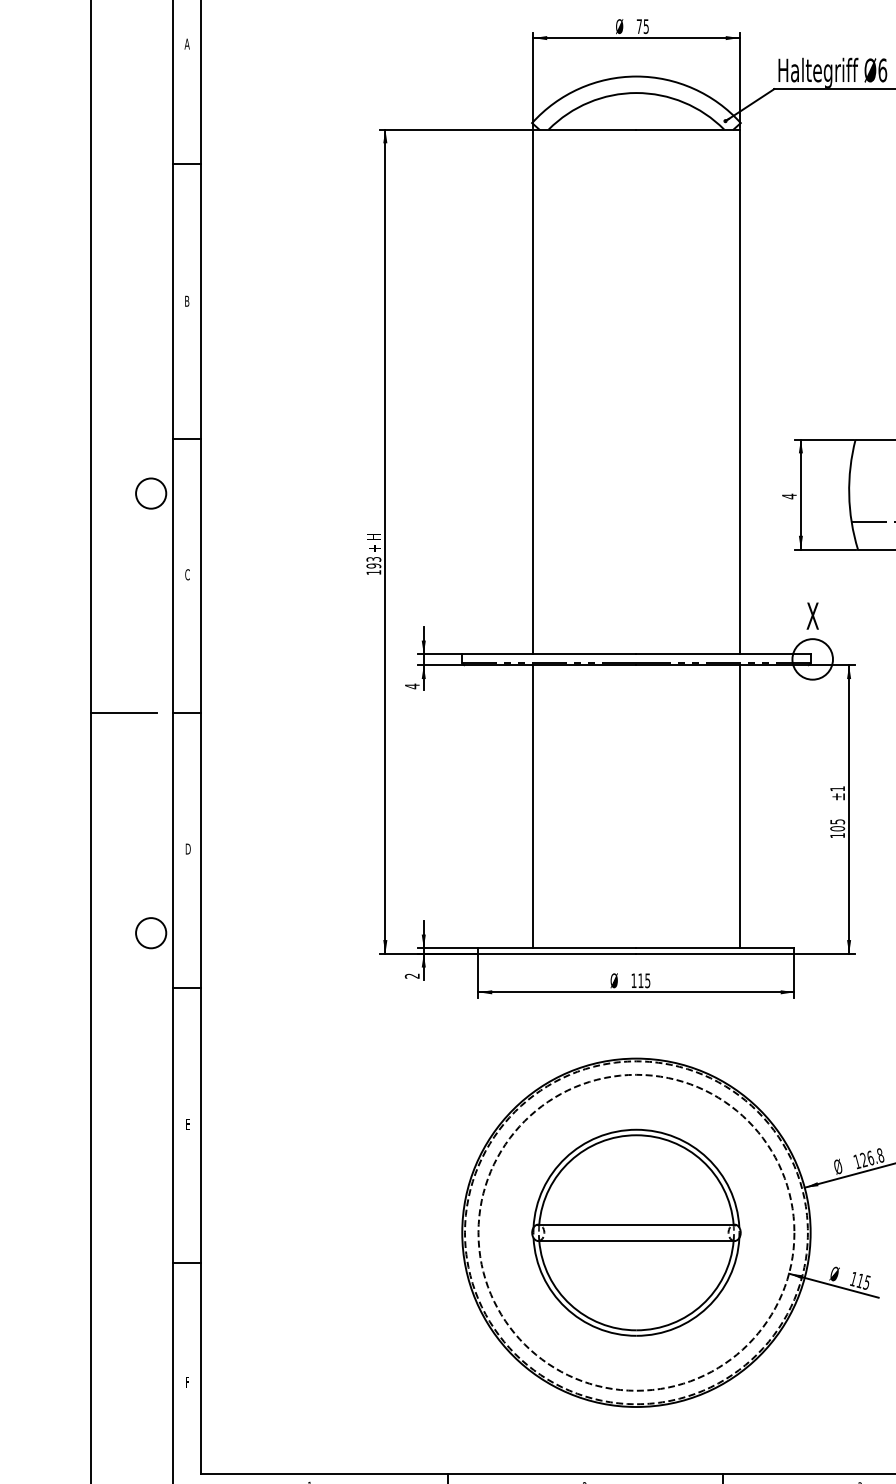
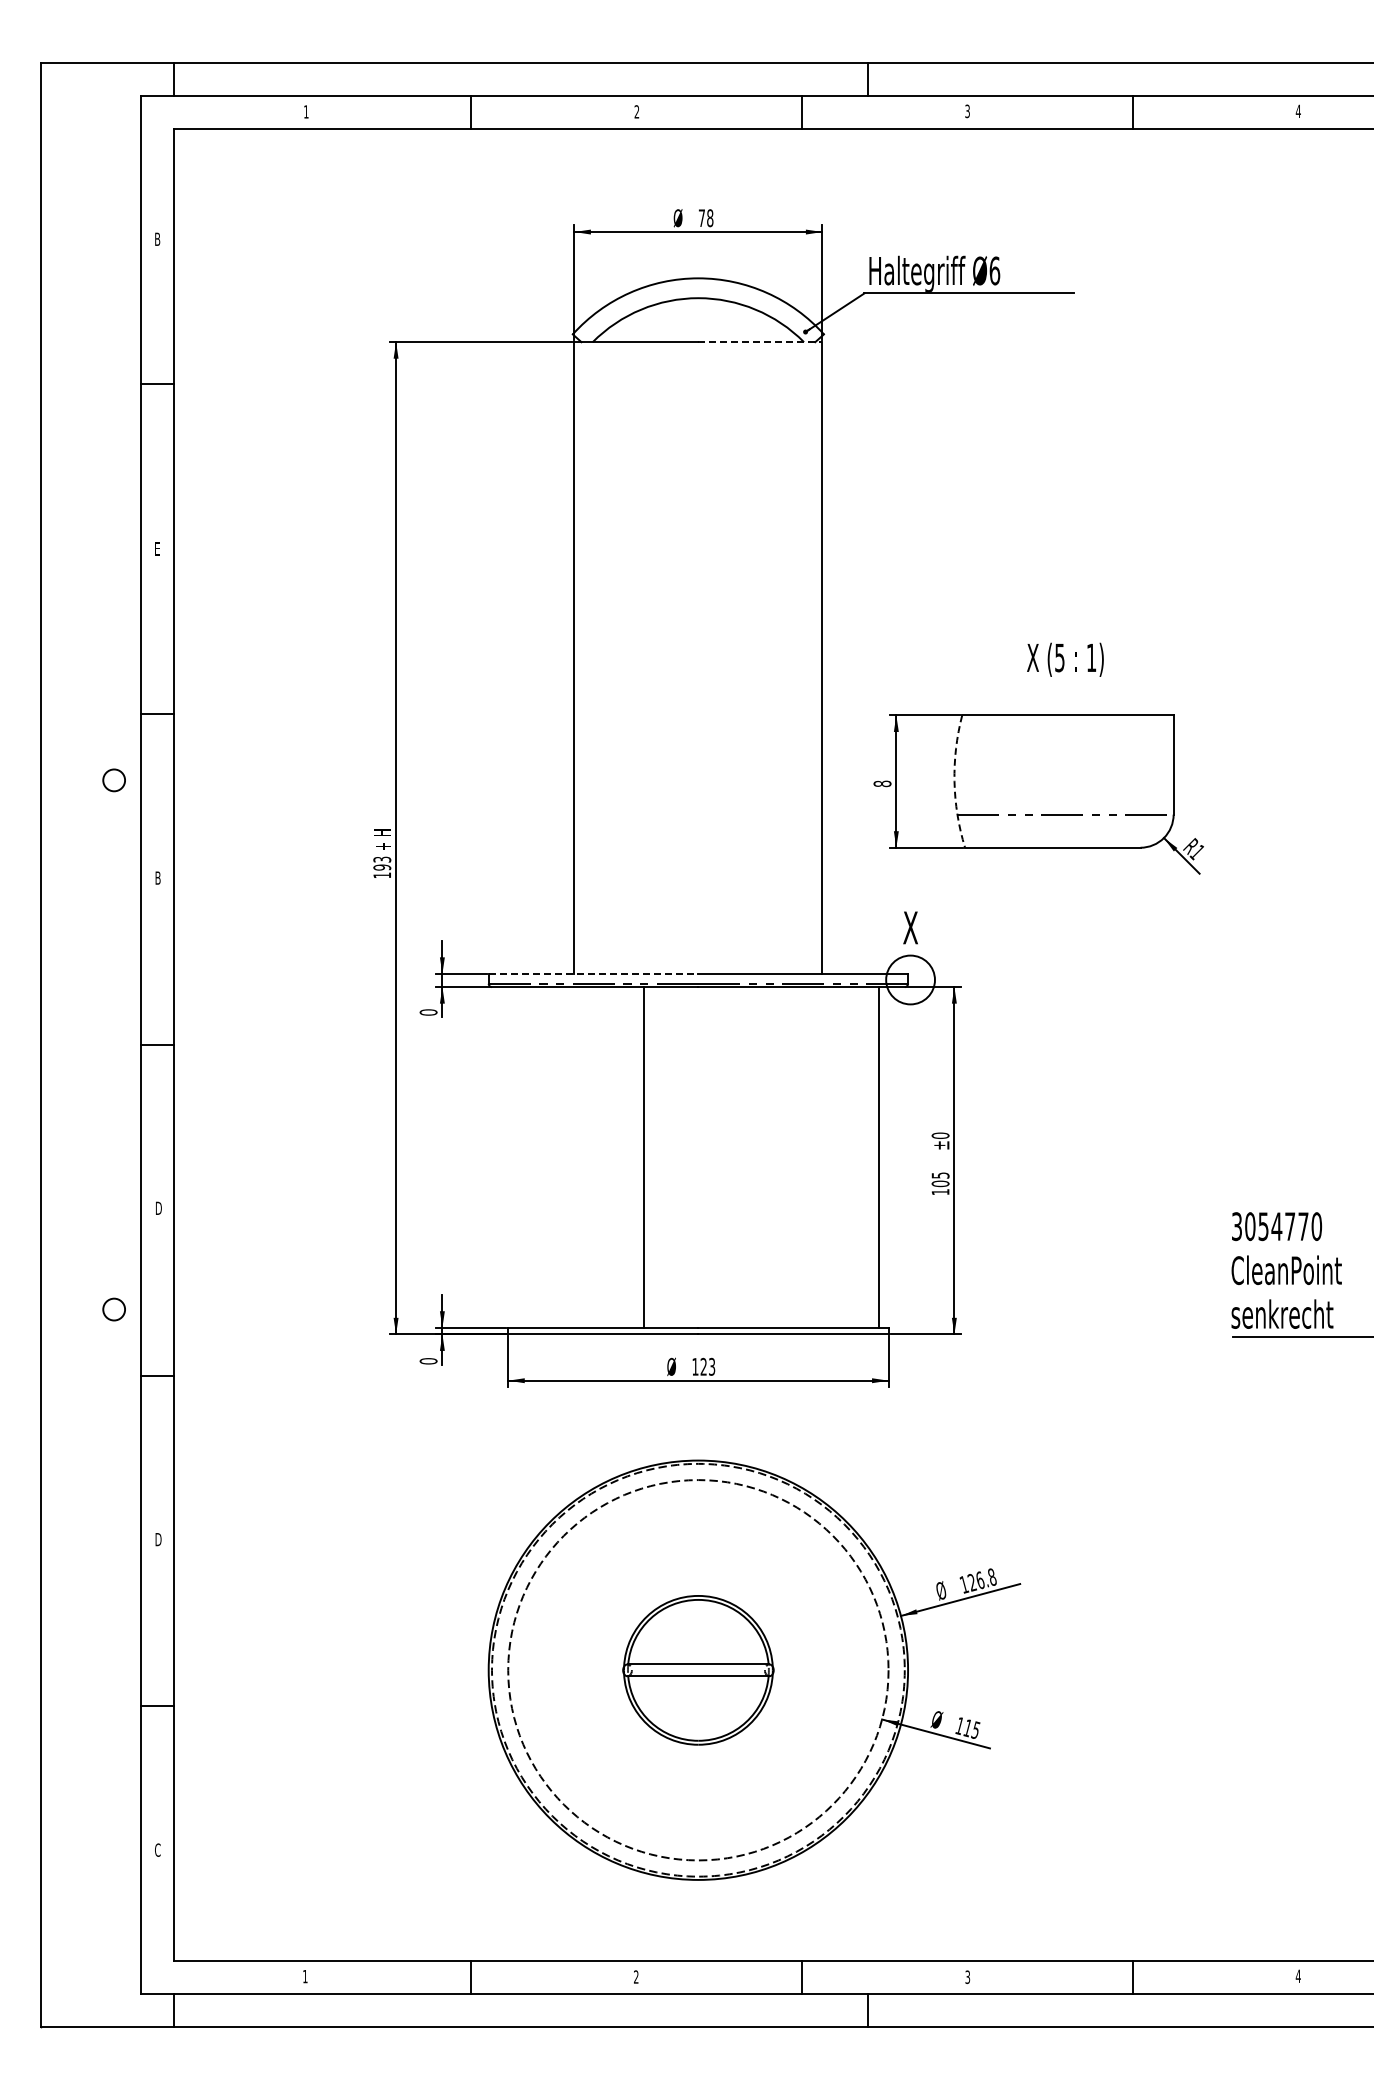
text: (646, 26) -> (710, 218), 75 -> 78
text: (187, 43) -> (157, 238), A -> B
line: (688, 129) -> (760, 342), solid -> dashed
text: (187, 300) -> (157, 548), B -> E
circle: (151, 493) -> (114, 780), size x0.6
arc: (849, 494) -> (954, 781), solid -> dashed
text: (789, 496) -> (882, 783), 4 -> 8
text: (187, 574) -> (157, 877), C -> B
line: (549, 654) -> (593, 973), solid -> dashed
text: (412, 686) -> (428, 1012), 4 -> 0
line: (123, 713) -> (80, 1045), removed
text: (837, 788) -> (940, 1135), ±1 -> ±0
line: (533, 806) -> (644, 1157), moved
line: (739, 806) -> (879, 1157), moved
circle: (151, 933) -> (114, 1309), size x0.6
text: (412, 976) -> (428, 1361), 2 -> 0
text: (644, 980) -> (707, 1366), 115 -> 123
text: (187, 1124) -> (158, 1539), E -> D
part: (636, 1233) -> (698, 1670), size x0.6
text: (187, 1381) -> (157, 1849), F -> C

